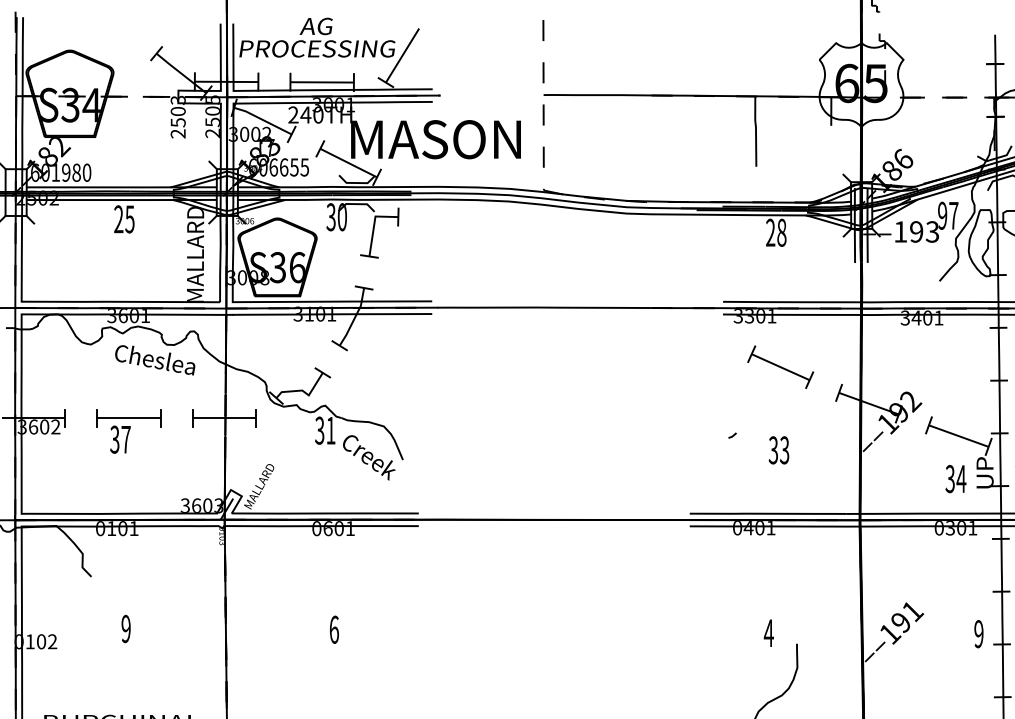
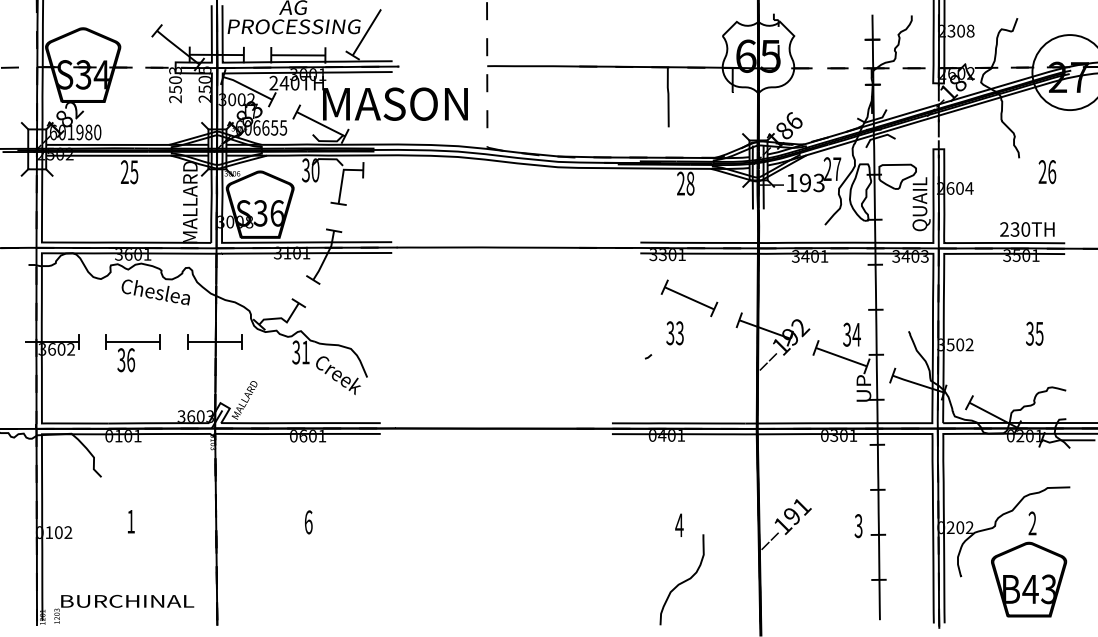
text: (942, 216) -> (827, 169), 97 -> 27
text: (126, 440) -> (131, 360), 37 -> 36
text: (778, 450) -> (674, 333), moved
text: (955, 478) -> (851, 334), moved
text: (125, 628) -> (130, 521), 9 -> 1
text: (978, 633) -> (858, 525), 9 -> 3

